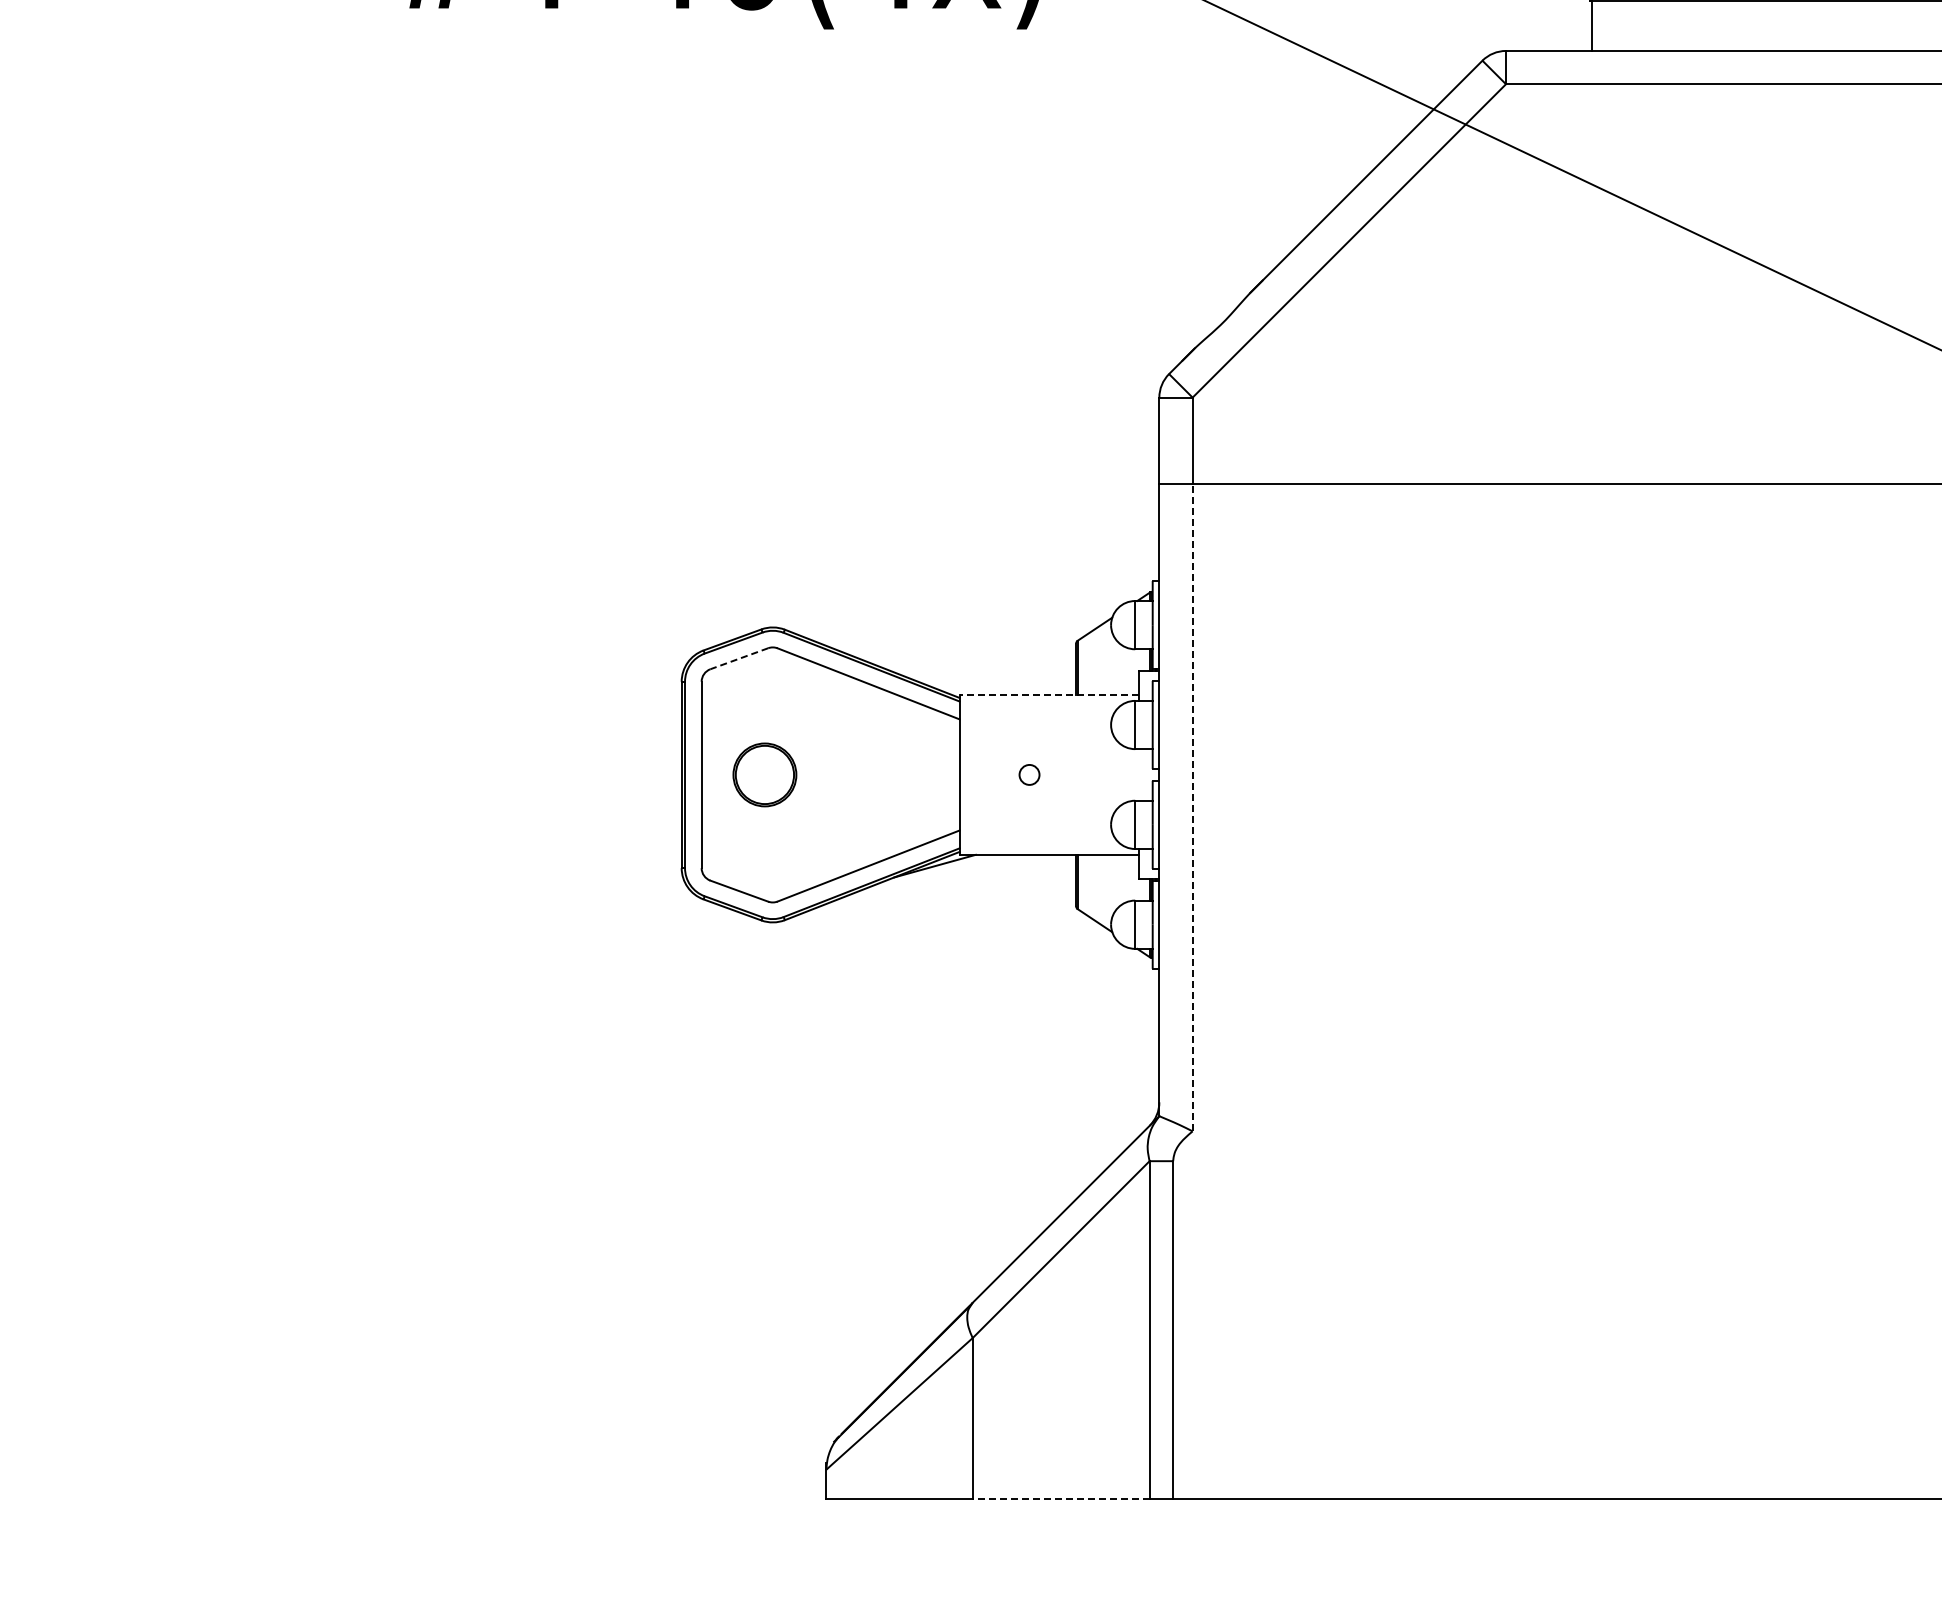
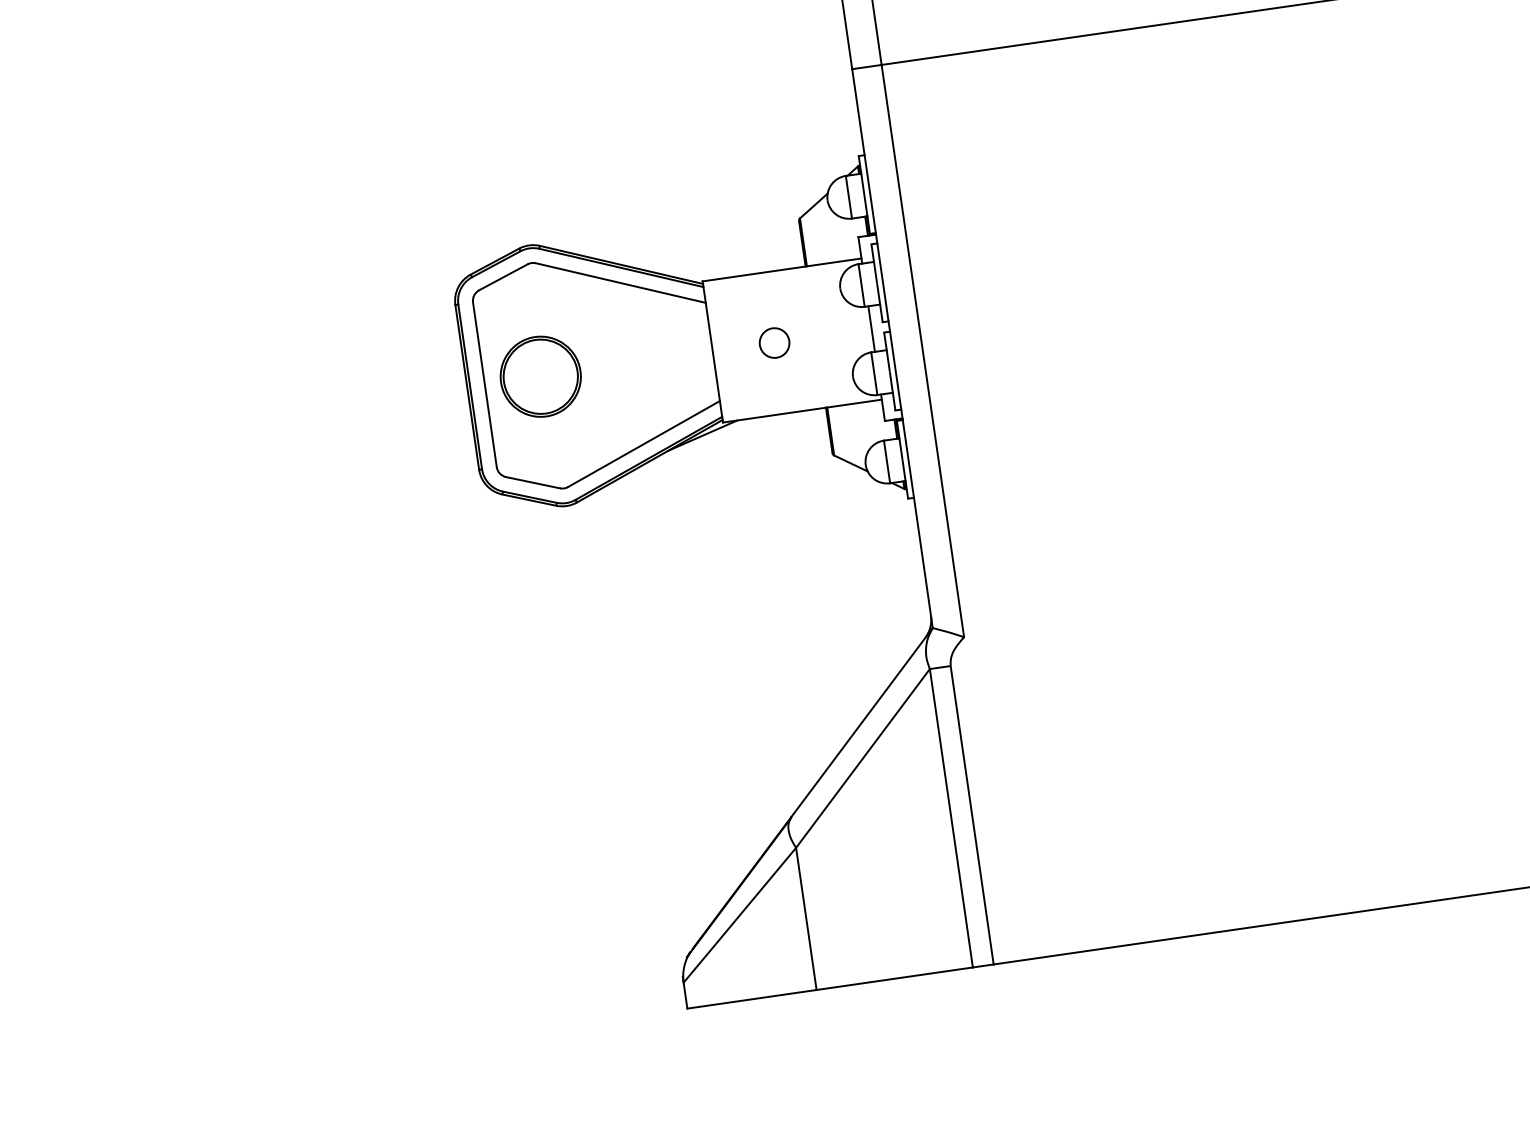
line: (739, 658) -> (503, 277), dashed -> solid
line: (1049, 695) -> (782, 270), dashed -> solid
part: (764, 774) -> (540, 376), size x1.43
circle: (1029, 774) -> (774, 342), size x1.67
line: (1139, 774) -> (871, 328), added
line: (1192, 807) -> (922, 351), dashed -> solid
line: (1060, 1498) -> (894, 978), dashed -> solid

